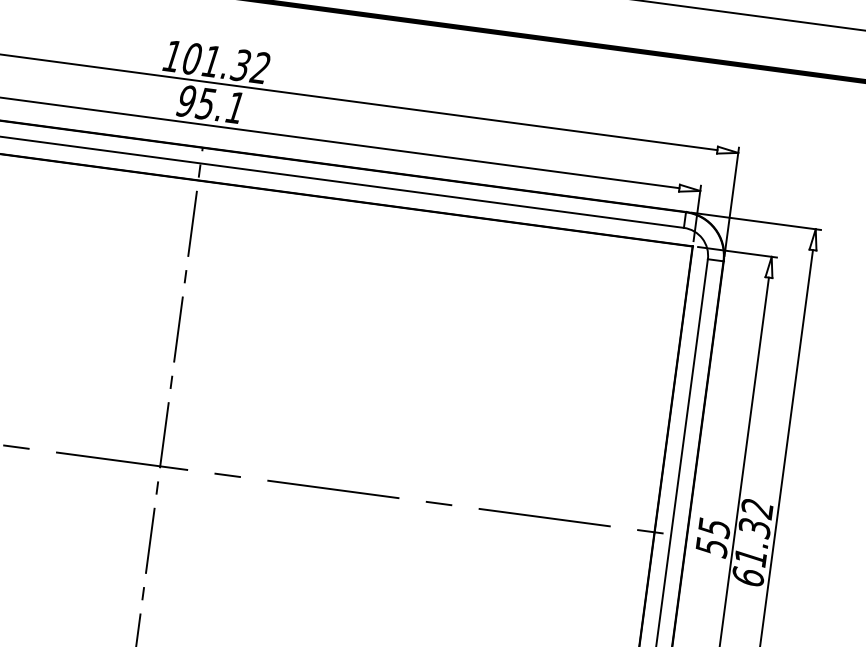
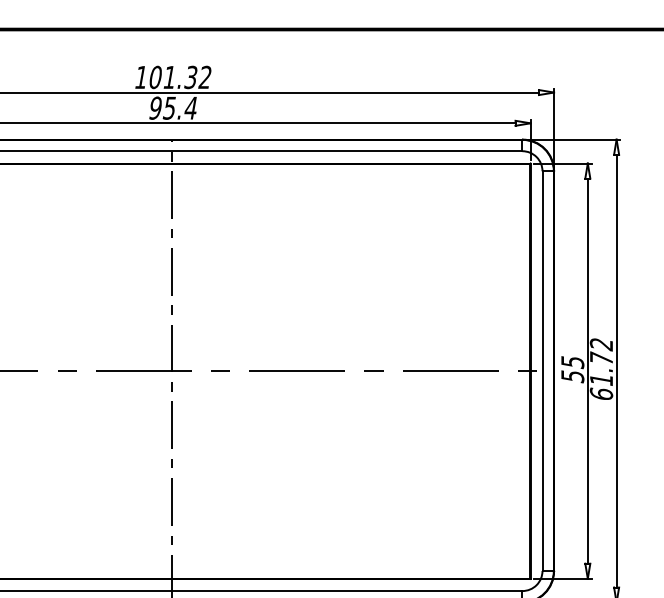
text: (234, 106) -> (190, 107), 95.1 -> 95.4
text: (754, 527) -> (601, 358), 61.32 -> 61.72

